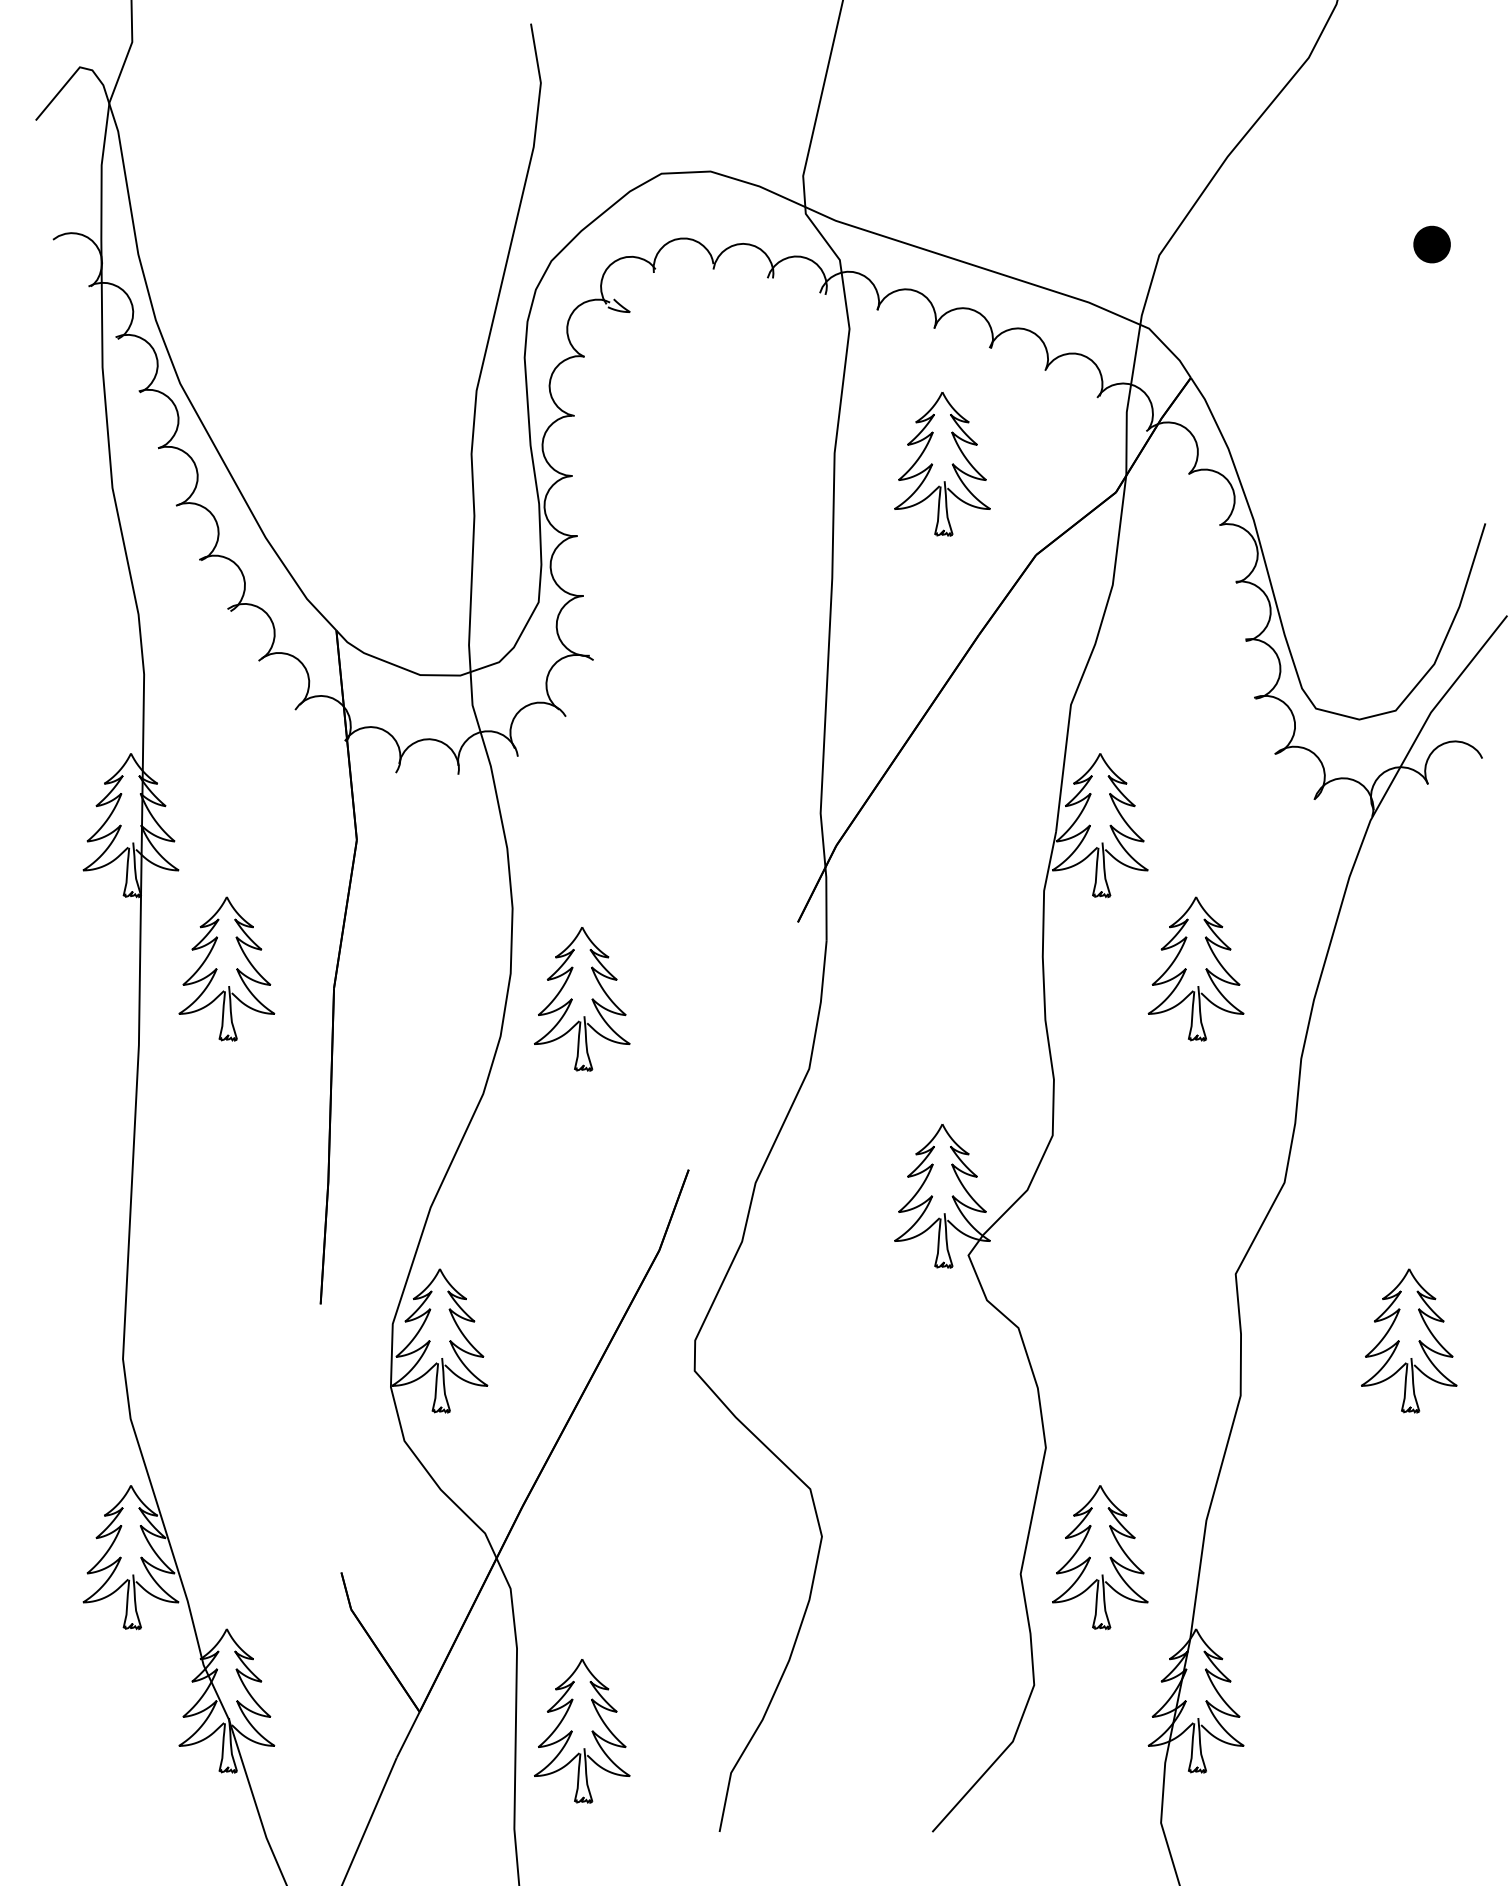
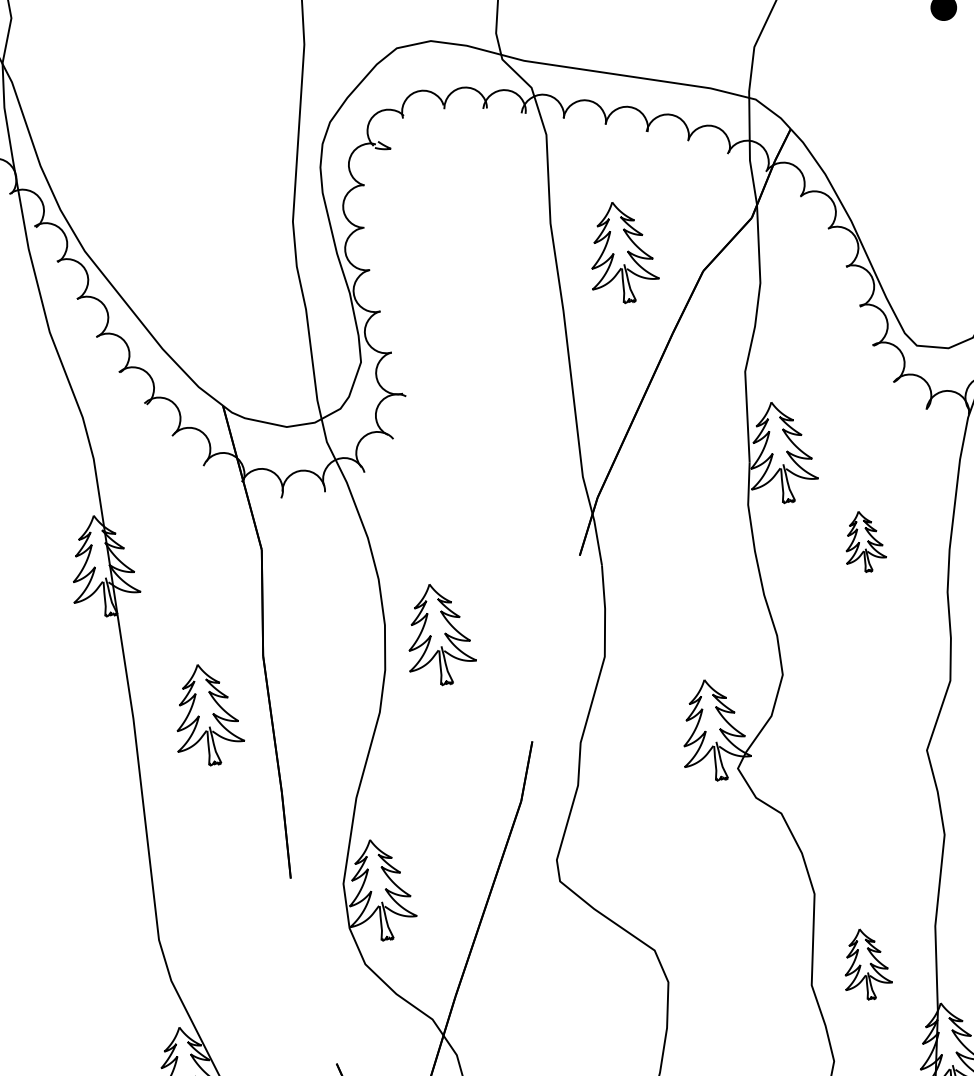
part: (942, 464) -> (620, 252), moved
part: (226, 968) -> (205, 714), moved
part: (1195, 968) -> (863, 541), size x0.6
part: (1100, 1557) -> (865, 964), size x0.7

